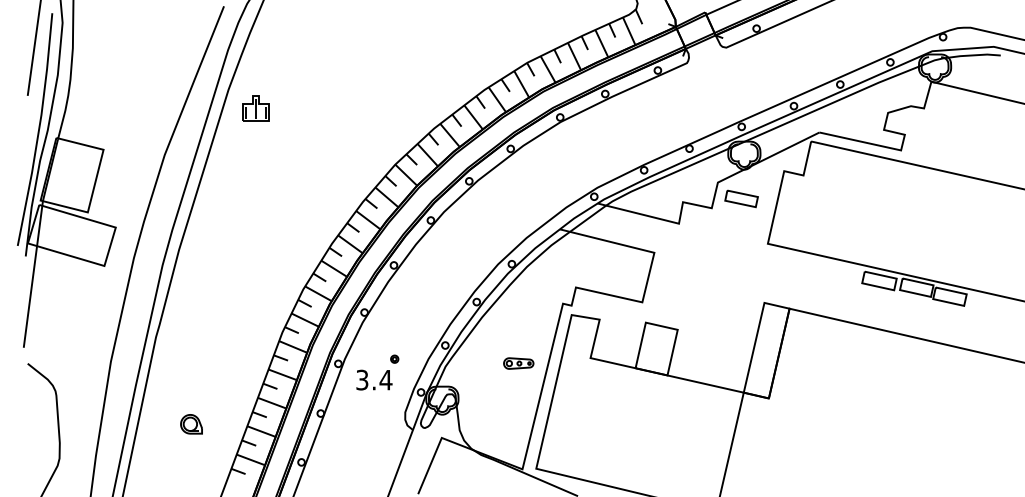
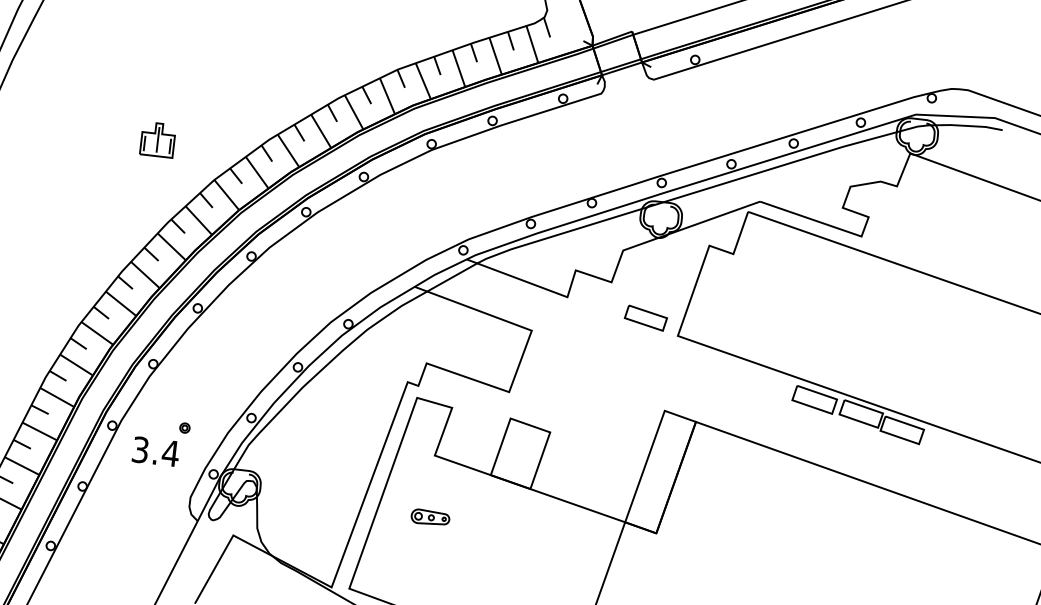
part: (255, 108) -> (157, 139), moved
part: (741, 198) -> (645, 317), moved
part: (518, 363) -> (430, 517), moved

